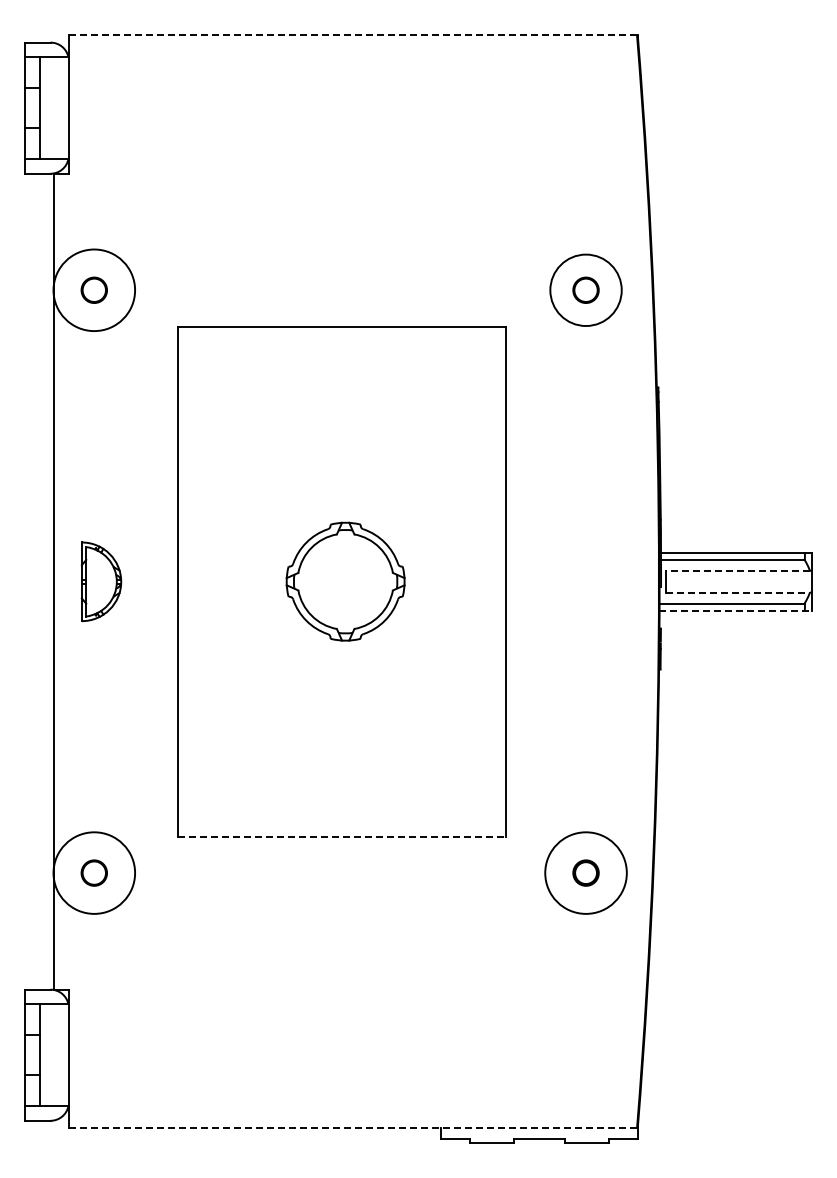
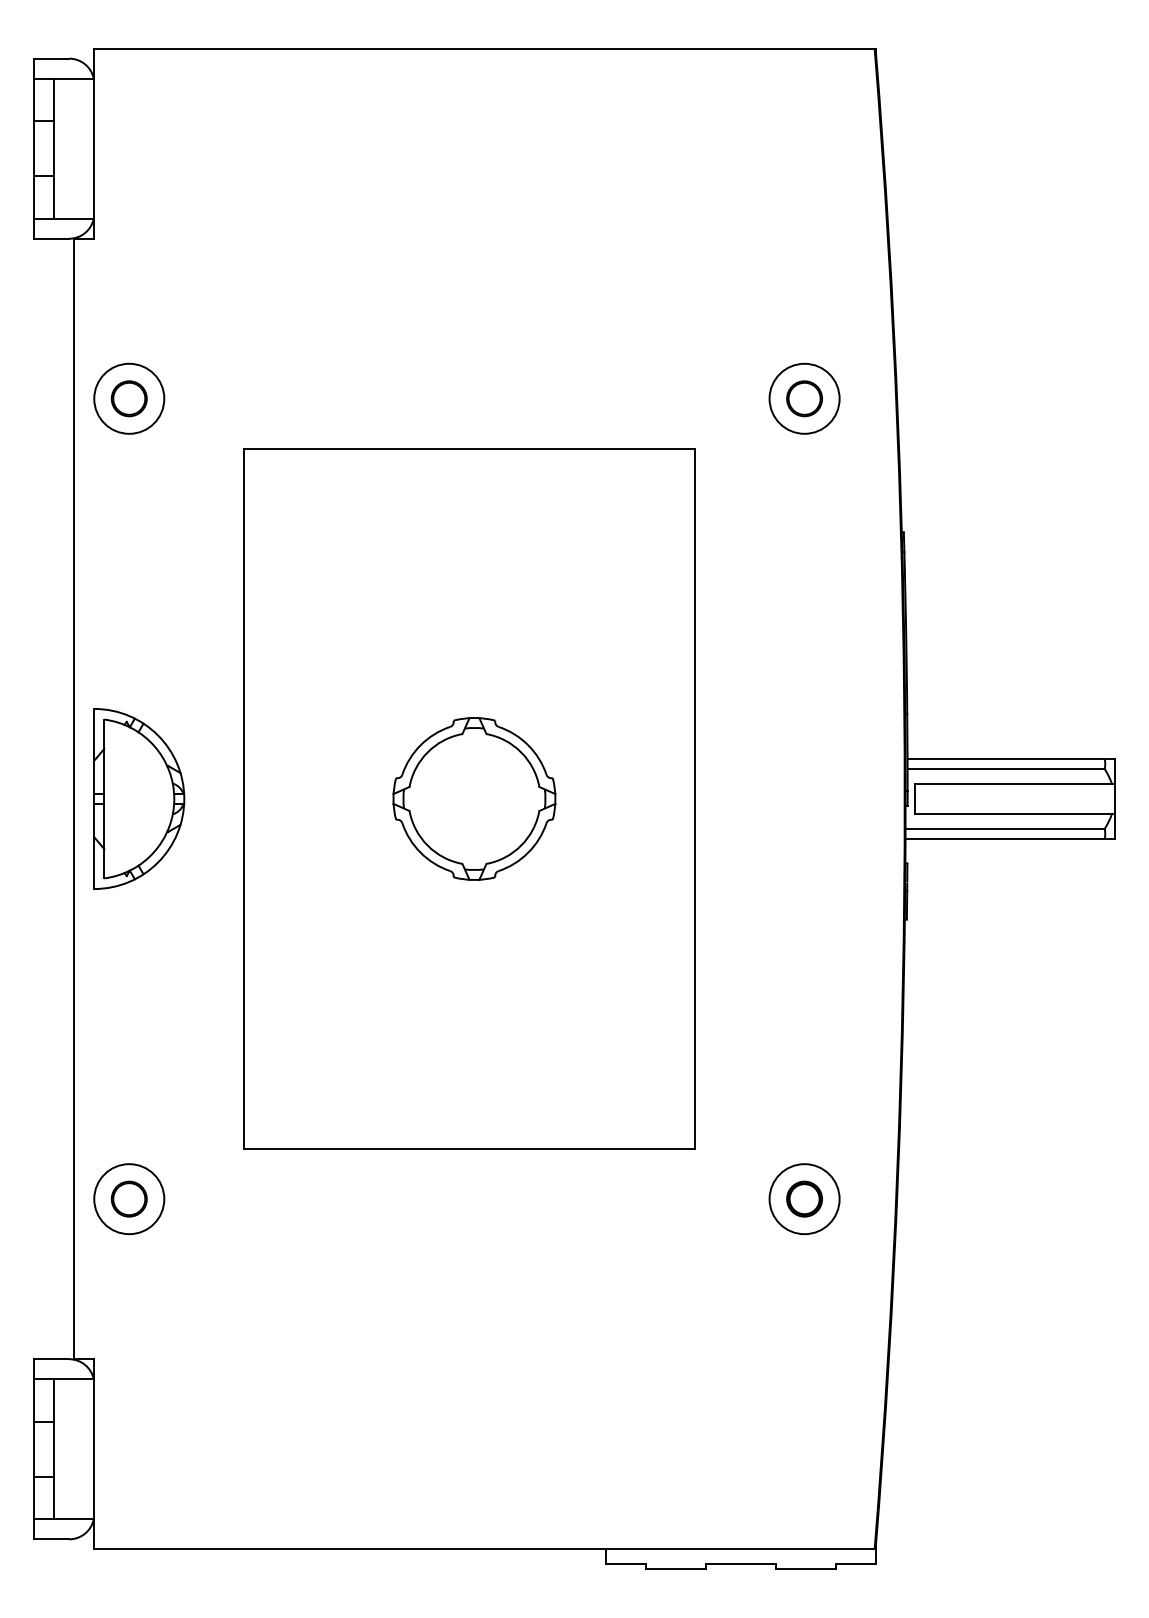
line: (353, 35) -> (485, 48), dashed -> solid
circle: (93, 289) -> (128, 397), size x0.62
circle: (585, 289) -> (803, 397), size x0.71
line: (738, 570) -> (1013, 783), dashed -> solid
part: (101, 581) -> (139, 798), size x1.67
line: (738, 592) -> (1013, 813), dashed -> solid
line: (736, 610) -> (1011, 838), dashed -> solid
line: (342, 836) -> (470, 1148), dashed -> solid
circle: (93, 872) -> (128, 1198), size x0.62
circle: (585, 872) -> (803, 1198), size x0.62
line: (353, 1128) -> (485, 1549), dashed -> solid

